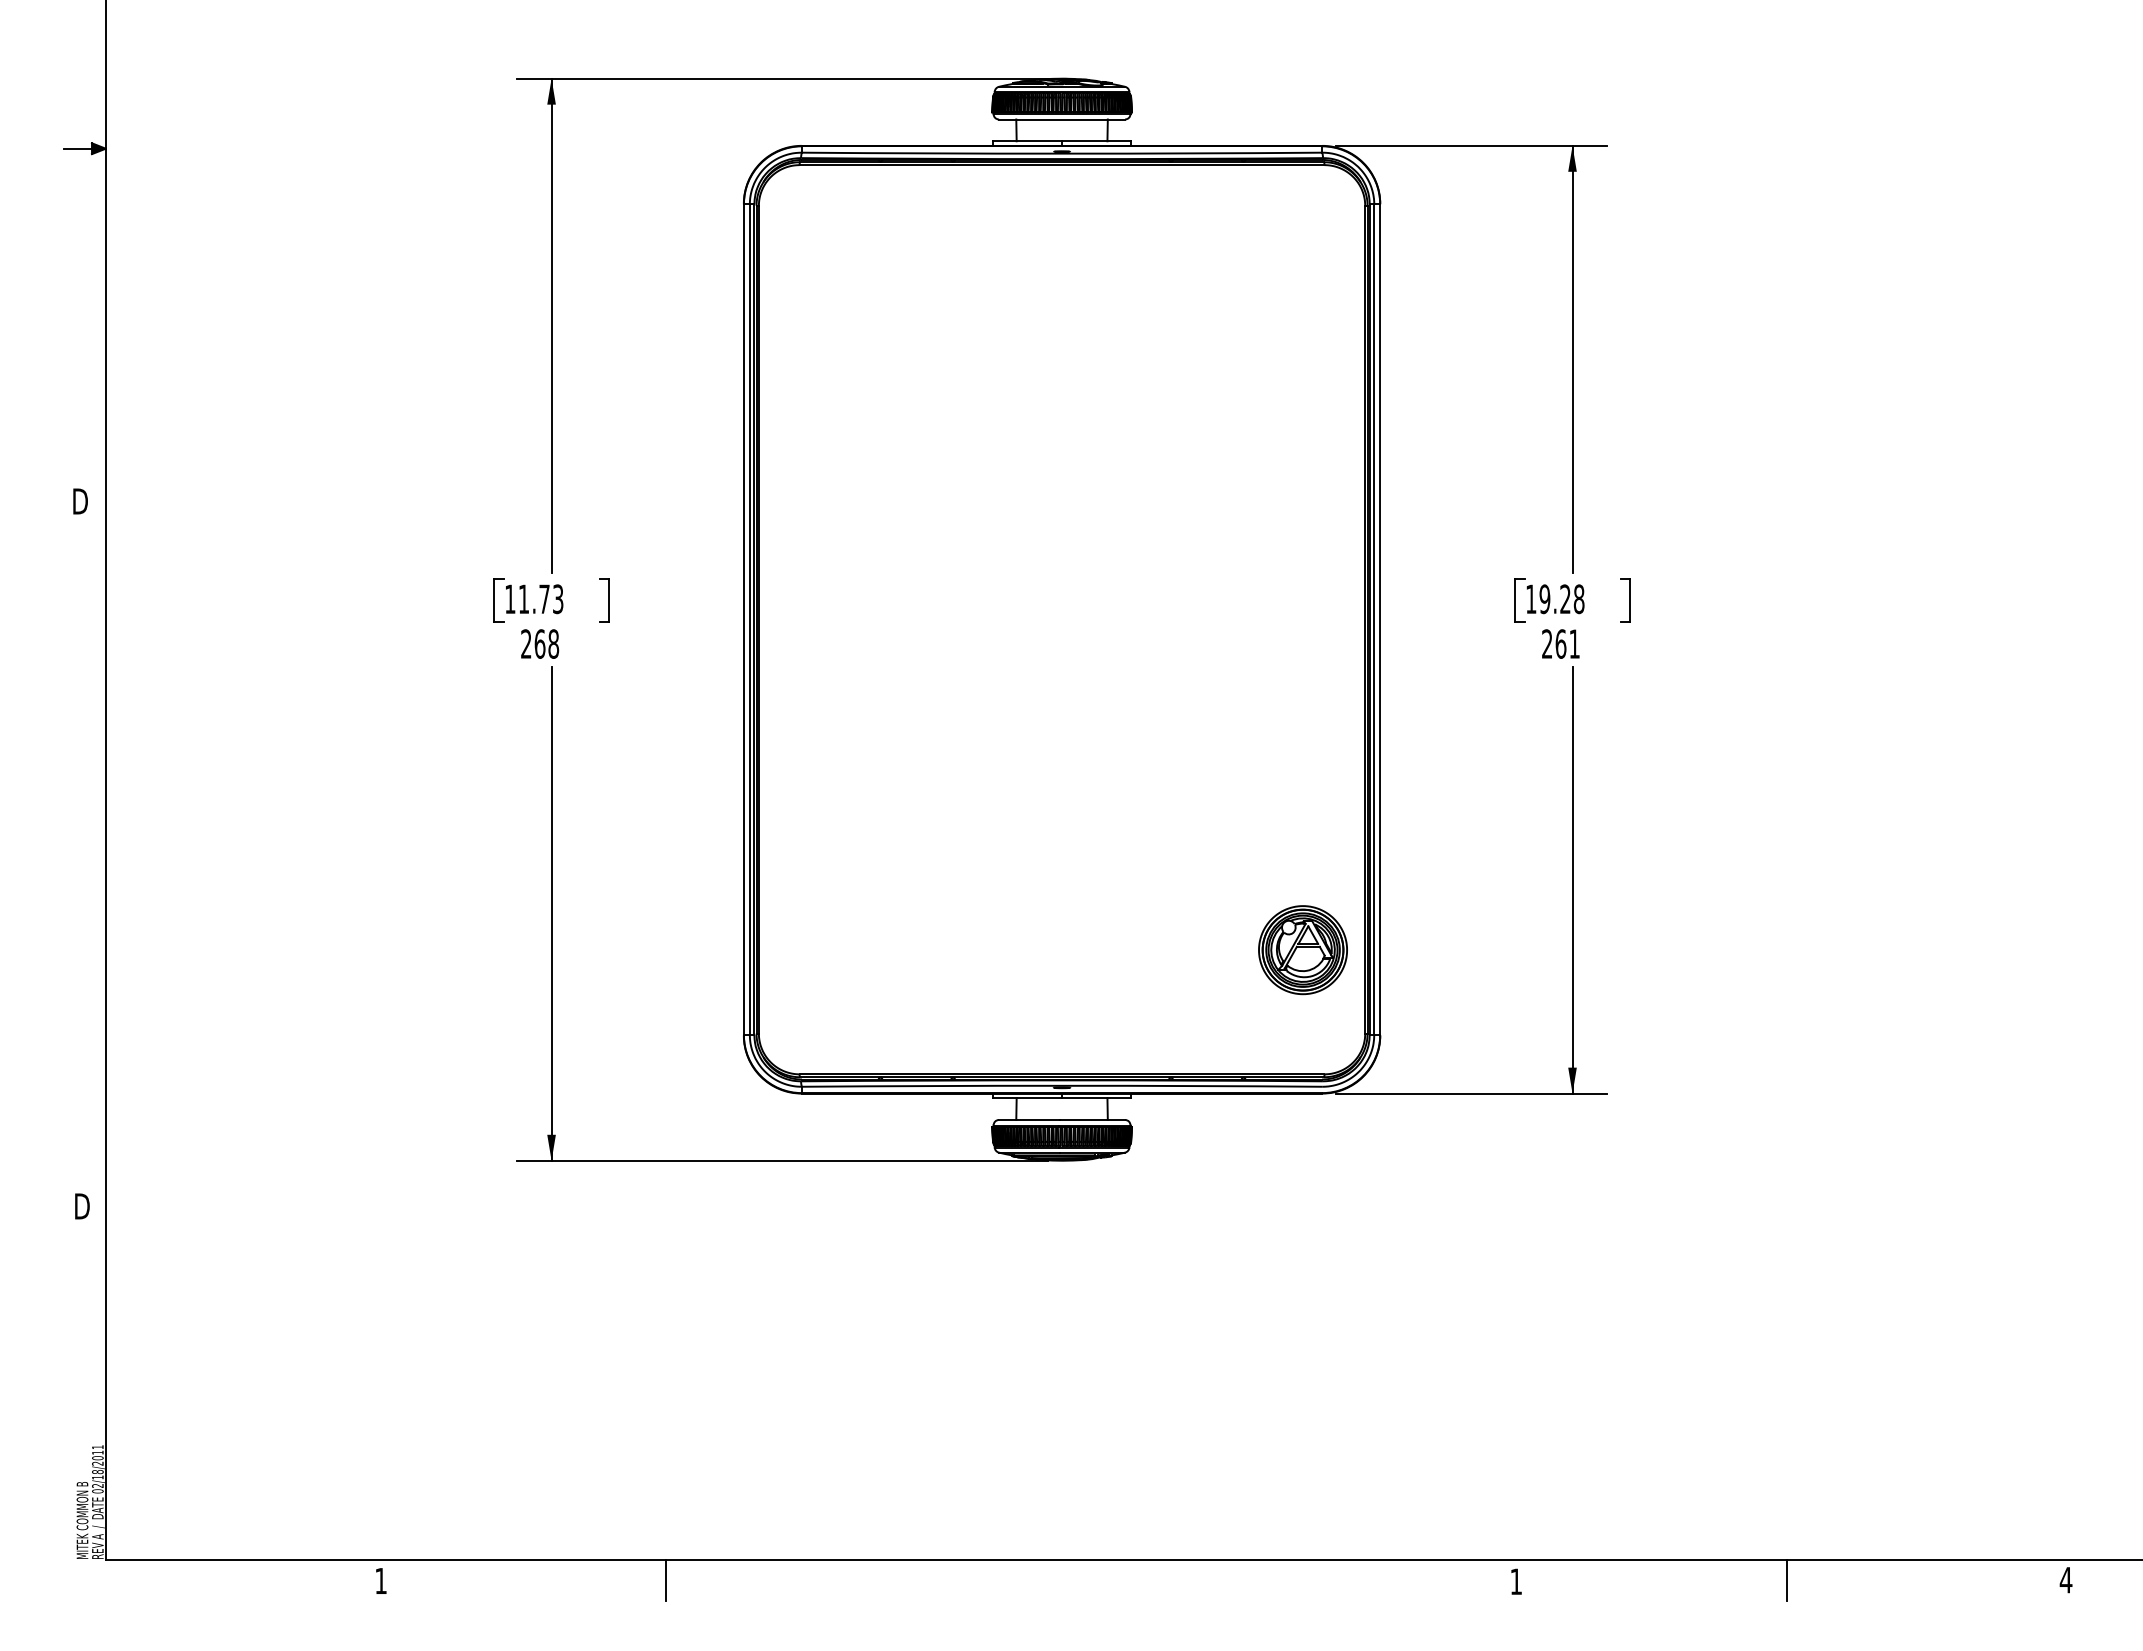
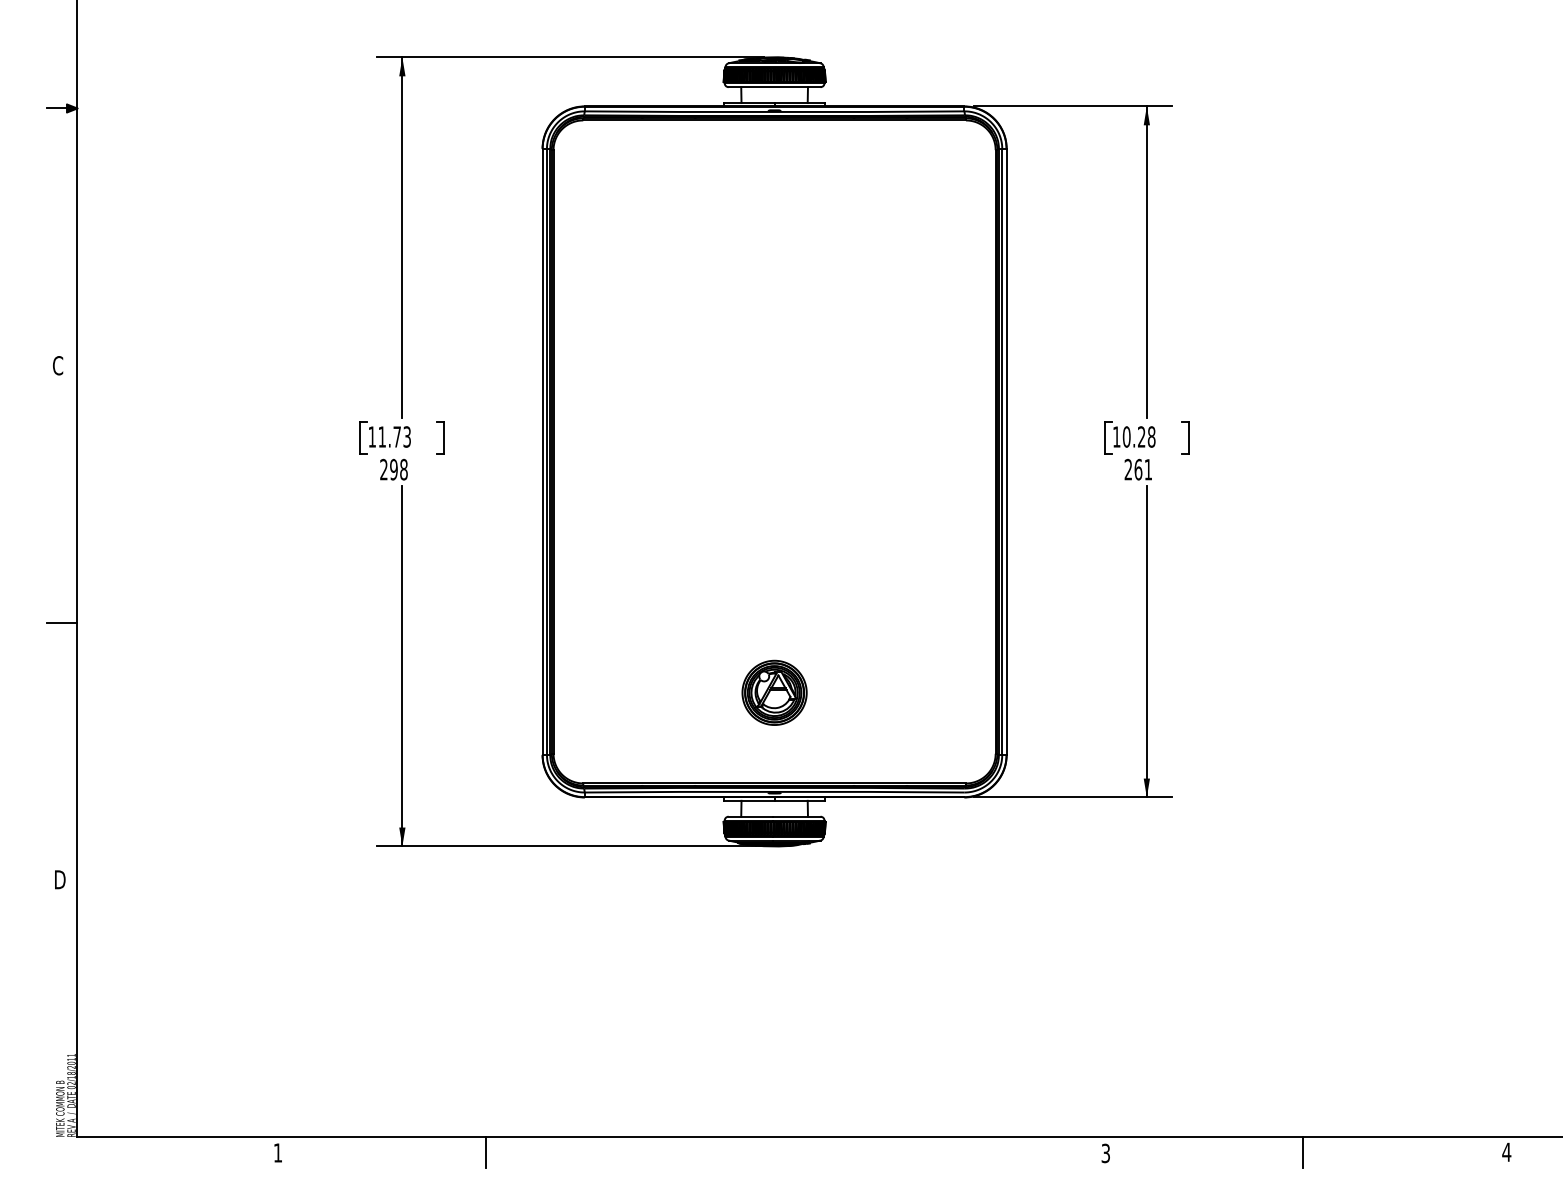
text: (79, 501) -> (58, 365), D -> C
text: (1544, 599) -> (1126, 437), 19.28 -> 10.28
text: (539, 643) -> (393, 469), 268 -> 298
line: (84, 854) -> (61, 623), added
part: (1302, 950) -> (774, 693), moved
text: (1515, 1581) -> (1105, 1153), 1 -> 3

